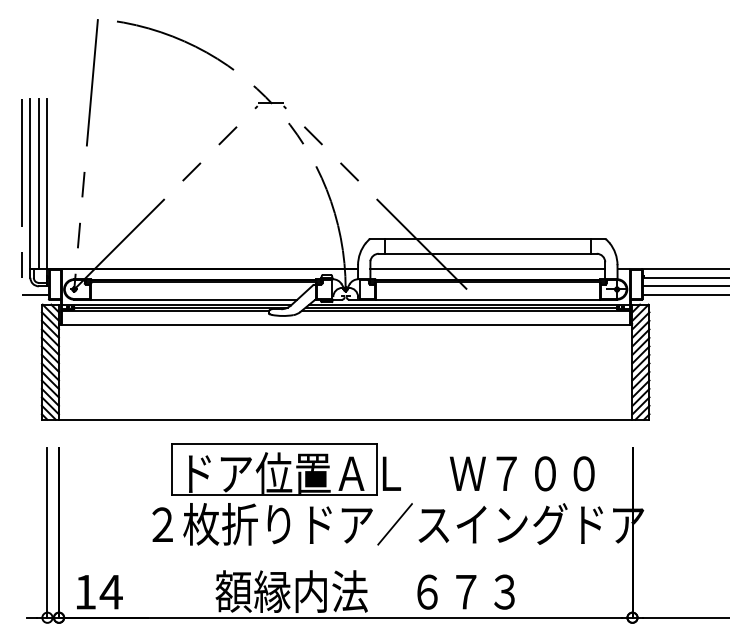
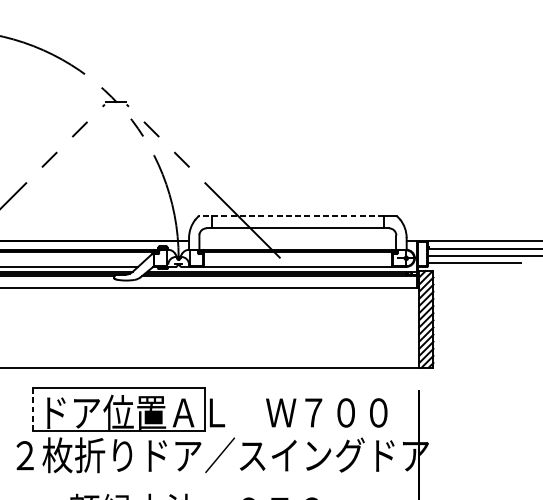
line: (479, 239) -> (290, 216), solid -> dashed
line: (487, 269) -> (297, 241), removed
line: (172, 469) -> (33, 409), solid -> dashed

